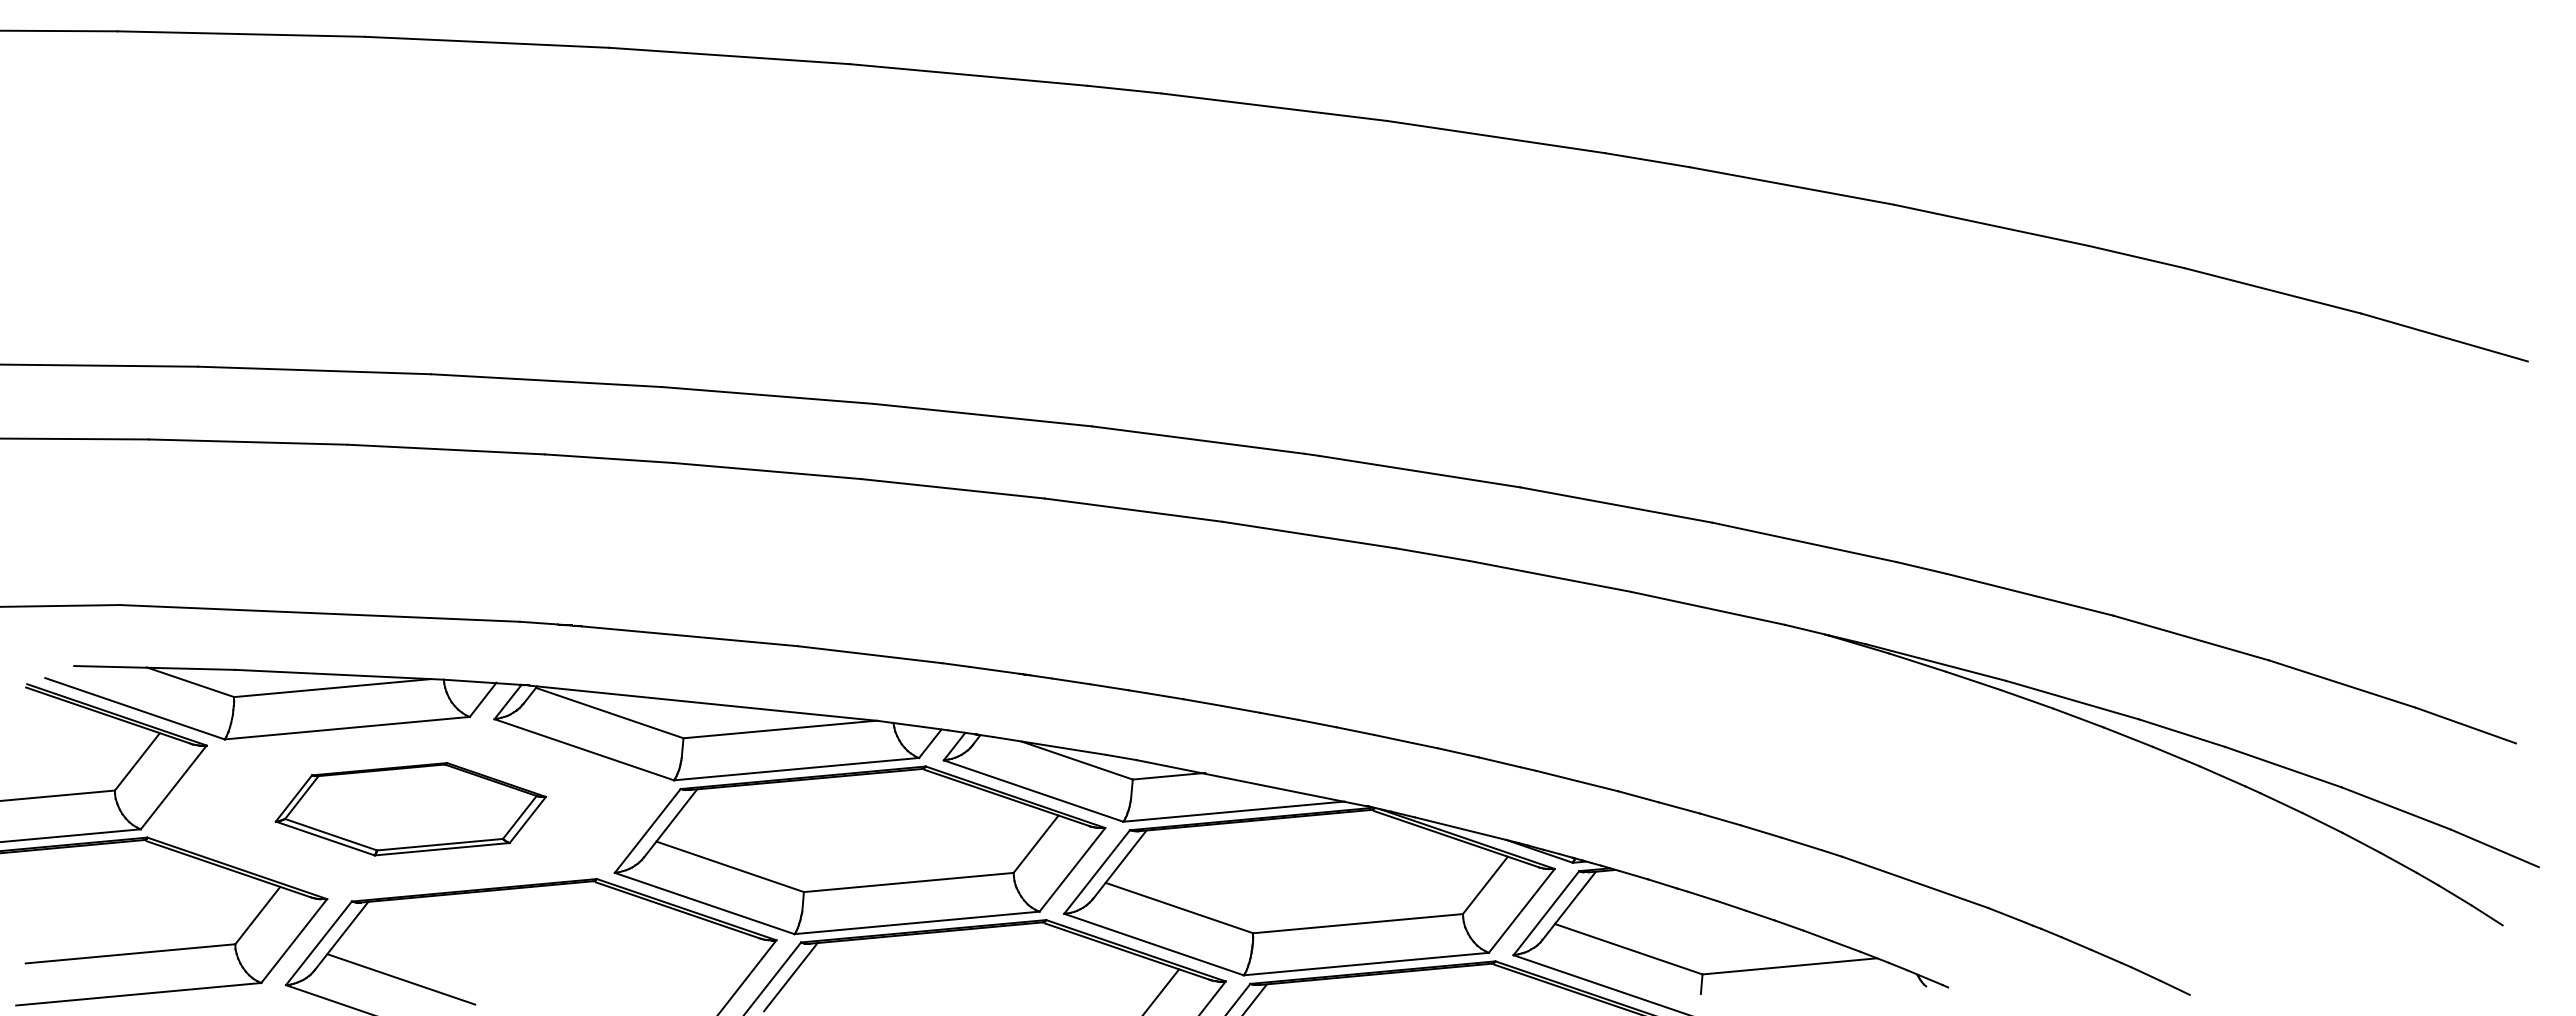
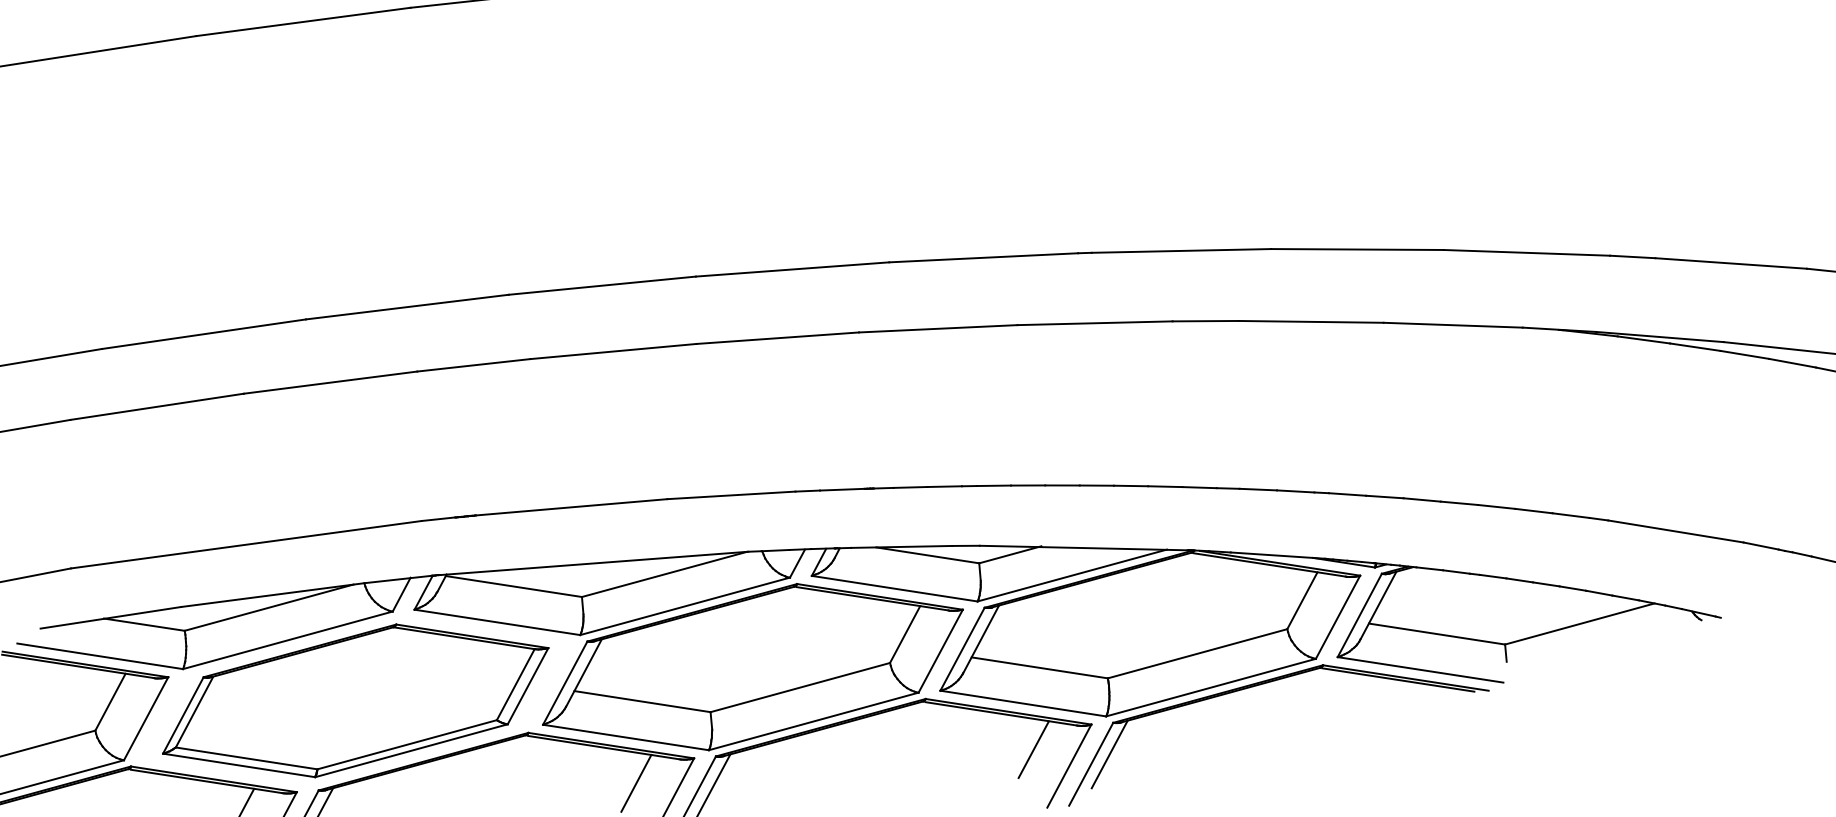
part: (410, 809) -> (355, 701), size x1.67
line: (706, 956) -> (635, 783), added

